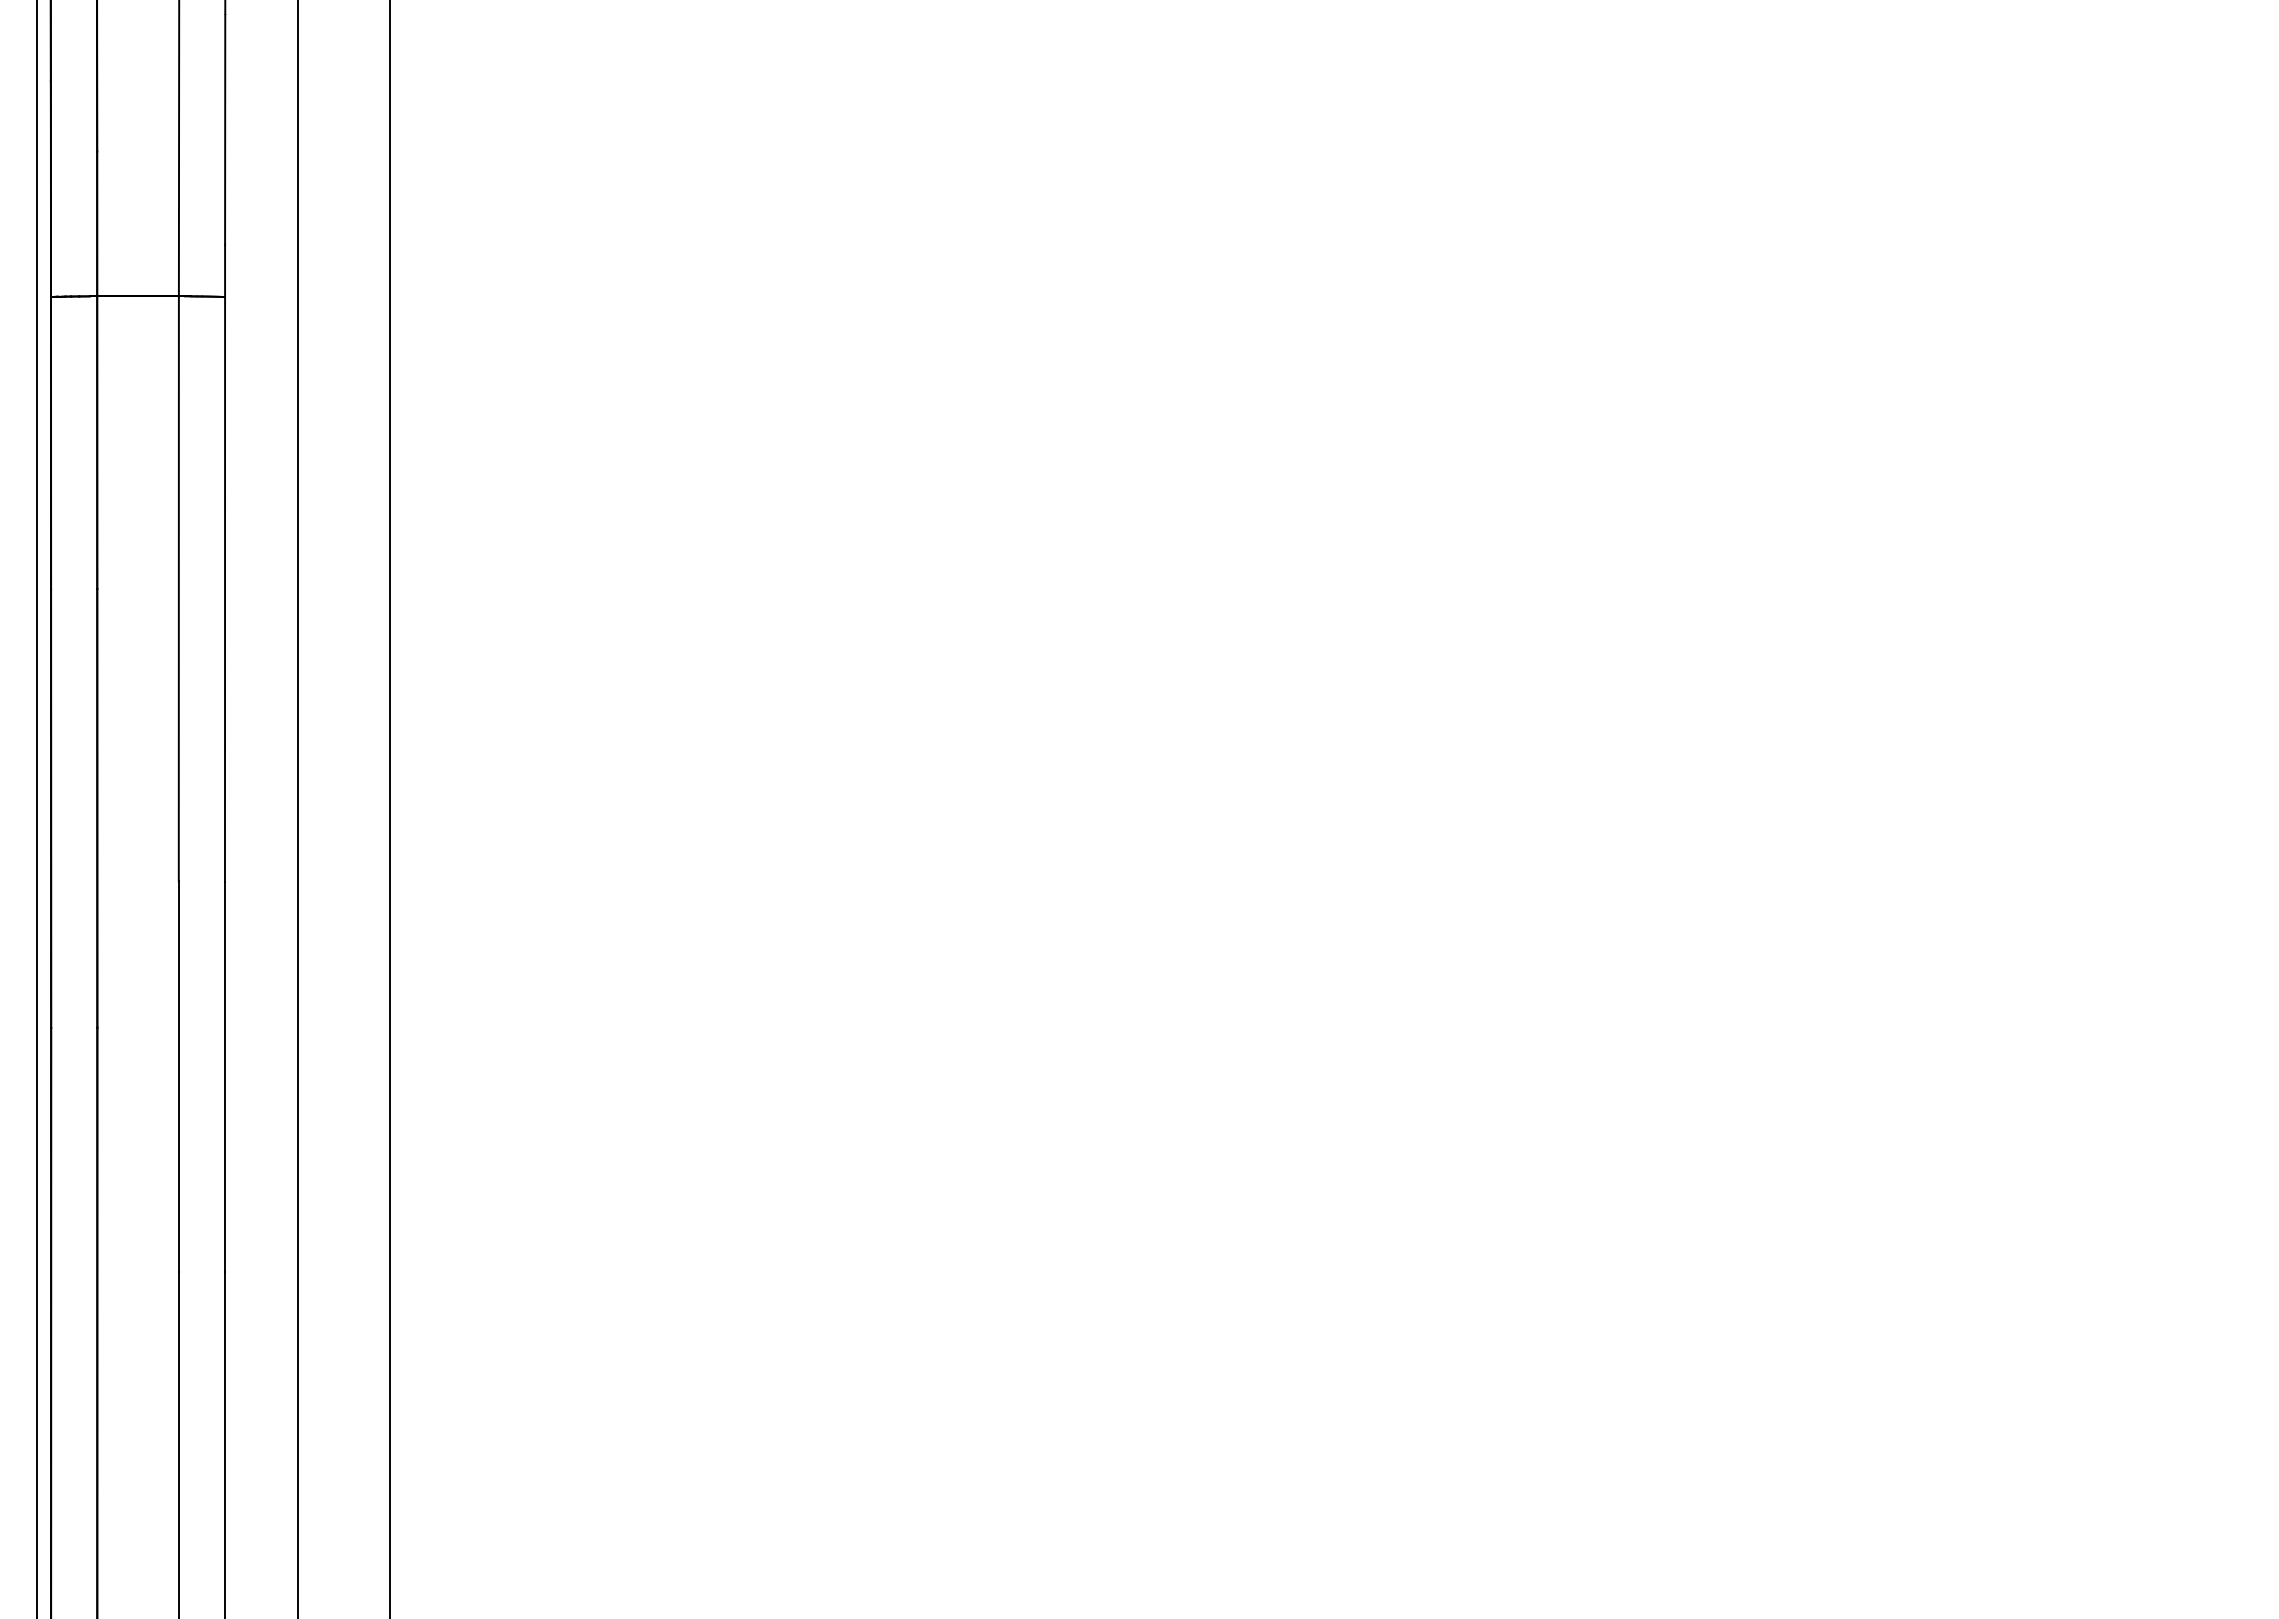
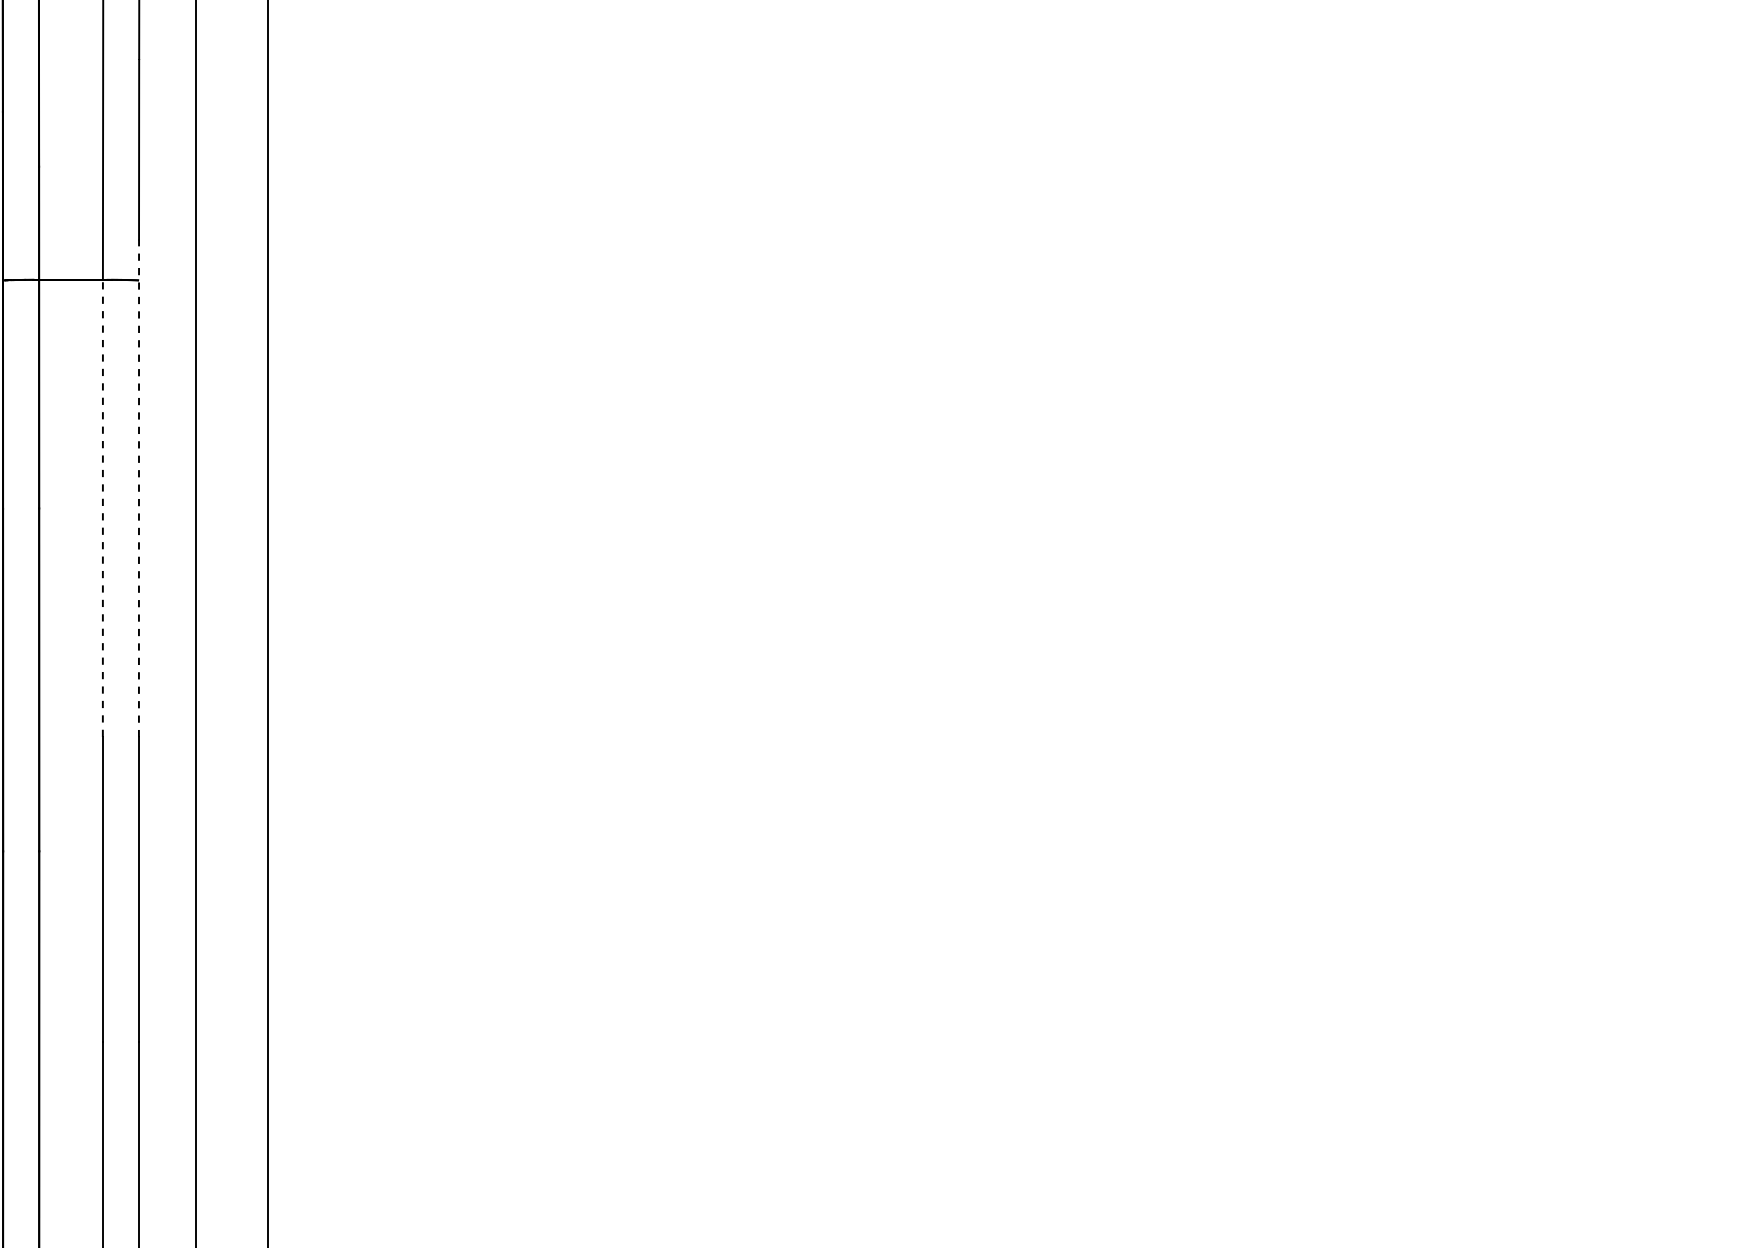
line: (225, 563) -> (139, 488), solid -> dashed
line: (178, 588) -> (102, 508), solid -> dashed

